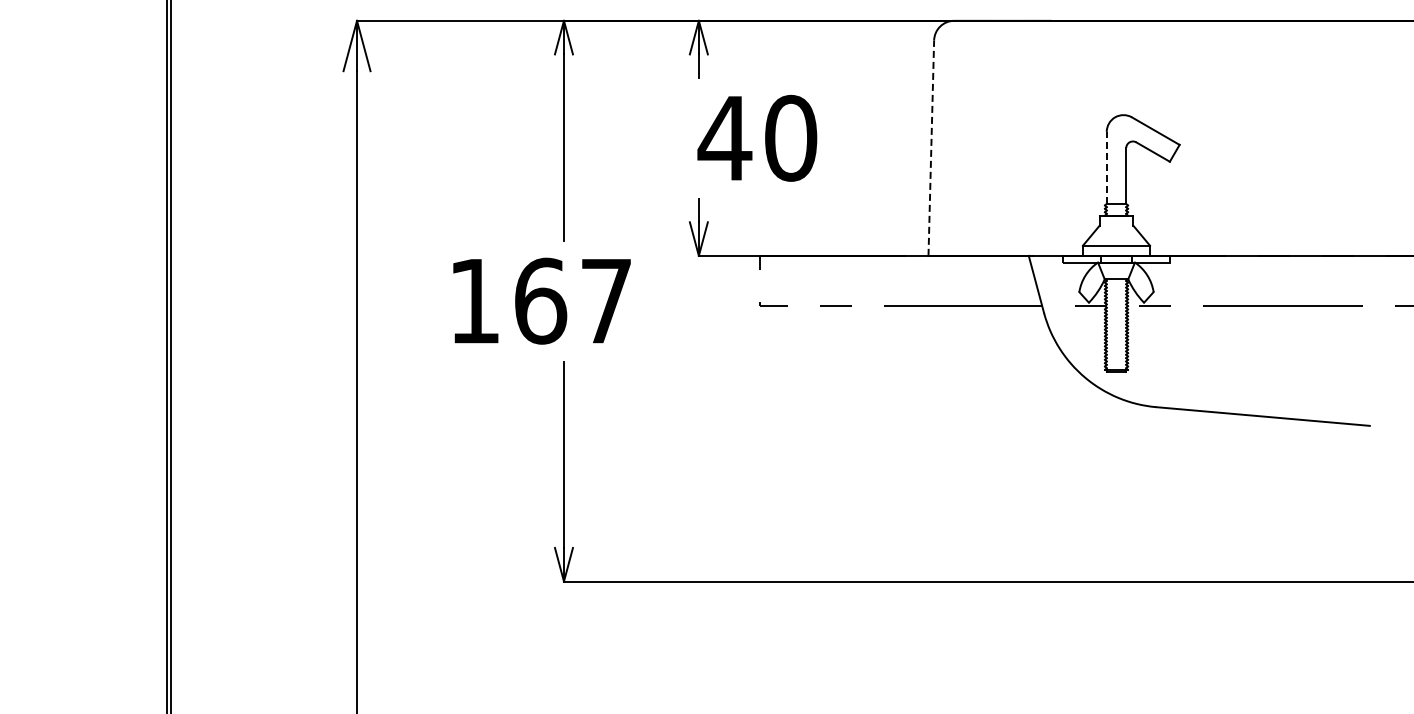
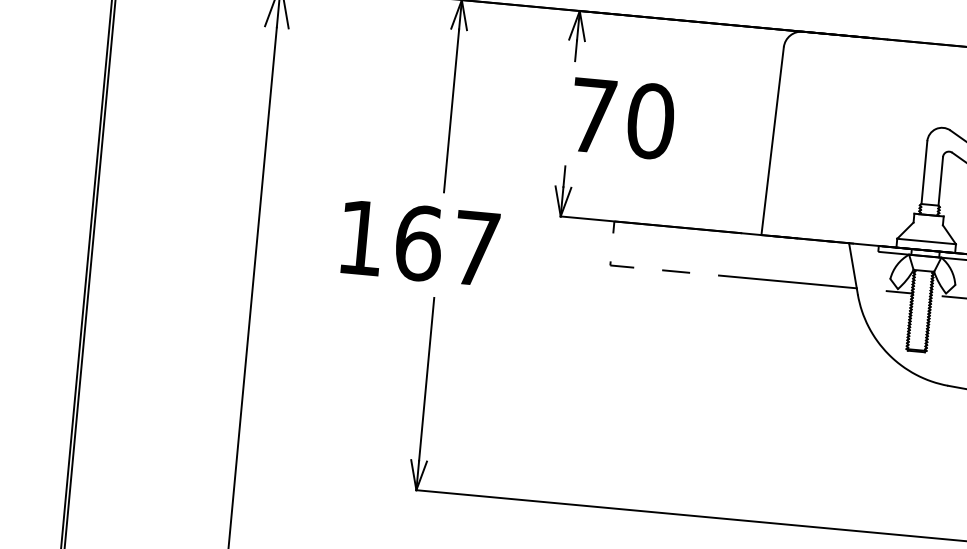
text: (724, 138) -> (592, 115), 40 -> 70
line: (931, 148) -> (772, 141), dashed -> solid
line: (1106, 167) -> (924, 172), dashed -> solid

